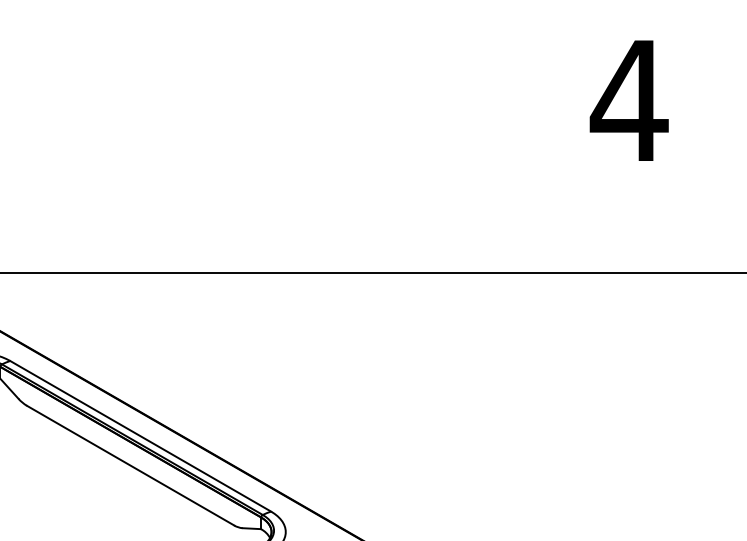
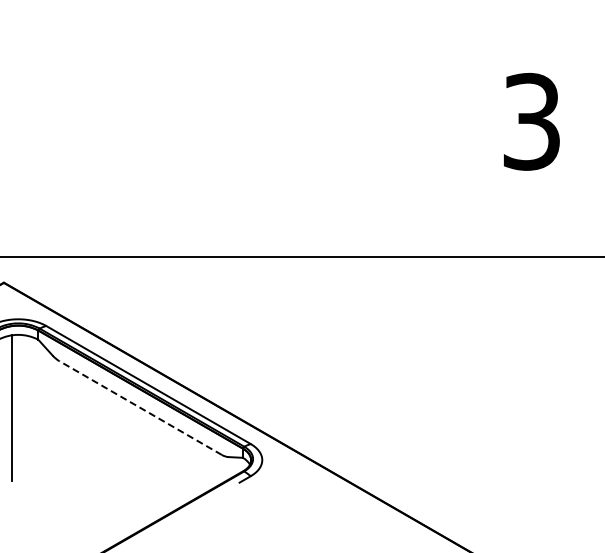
text: (629, 100) -> (531, 121), 4 -> 3
line: (130, 466) -> (140, 408), solid -> dashed

